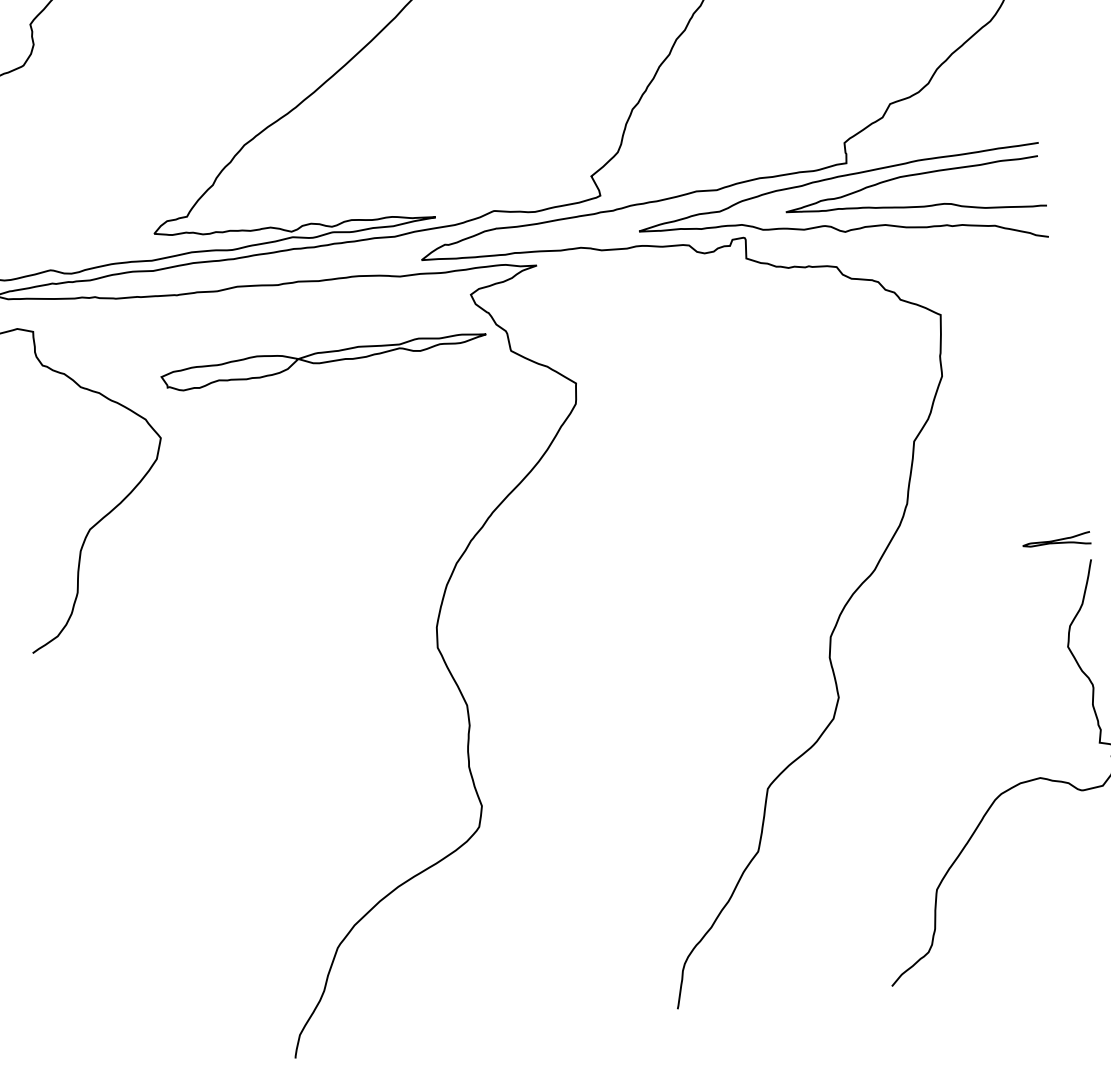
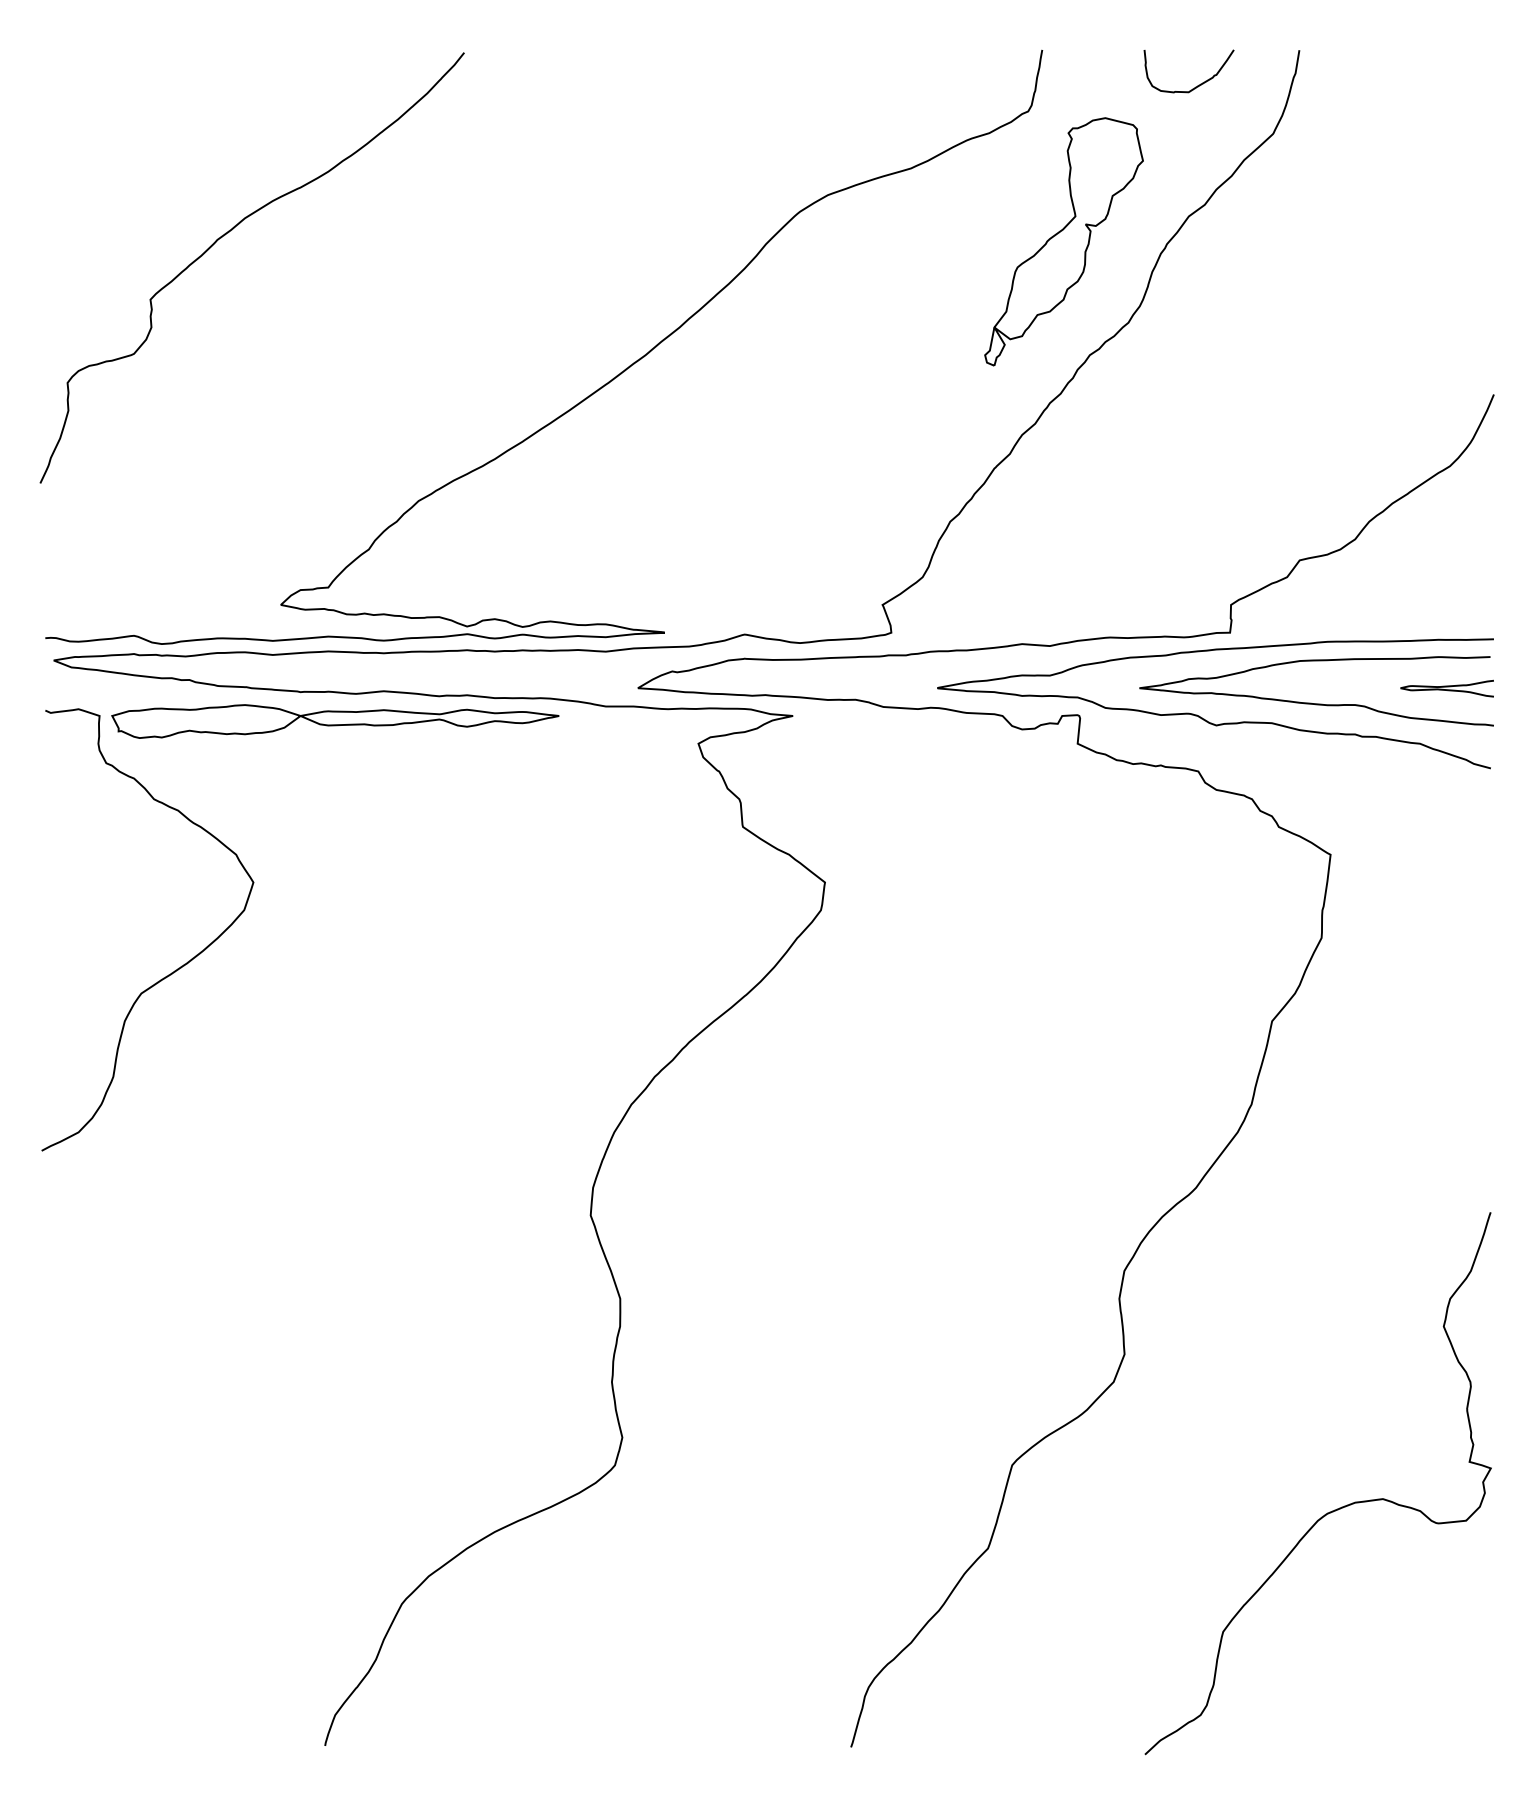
part: (324, 359) -> (335, 721), moved
curve: (1056, 541) -> (1446, 687), moved

